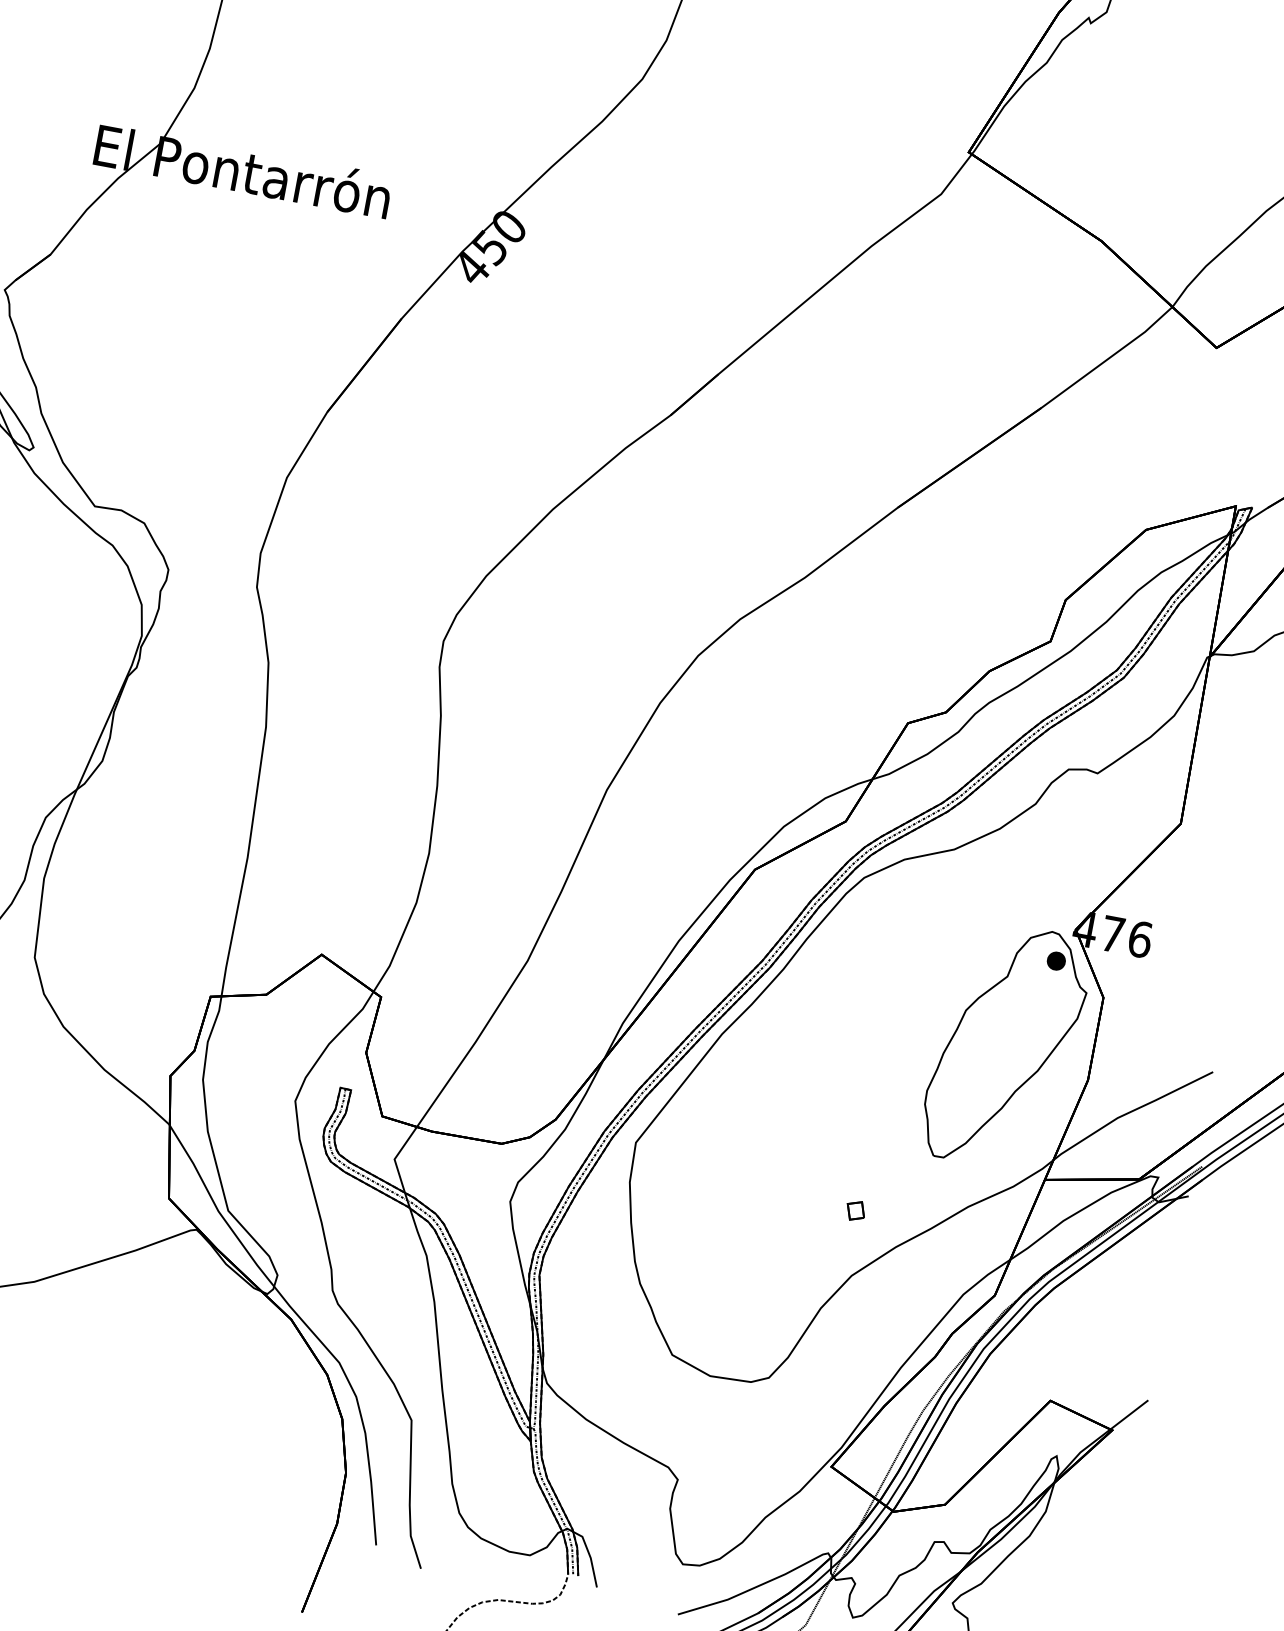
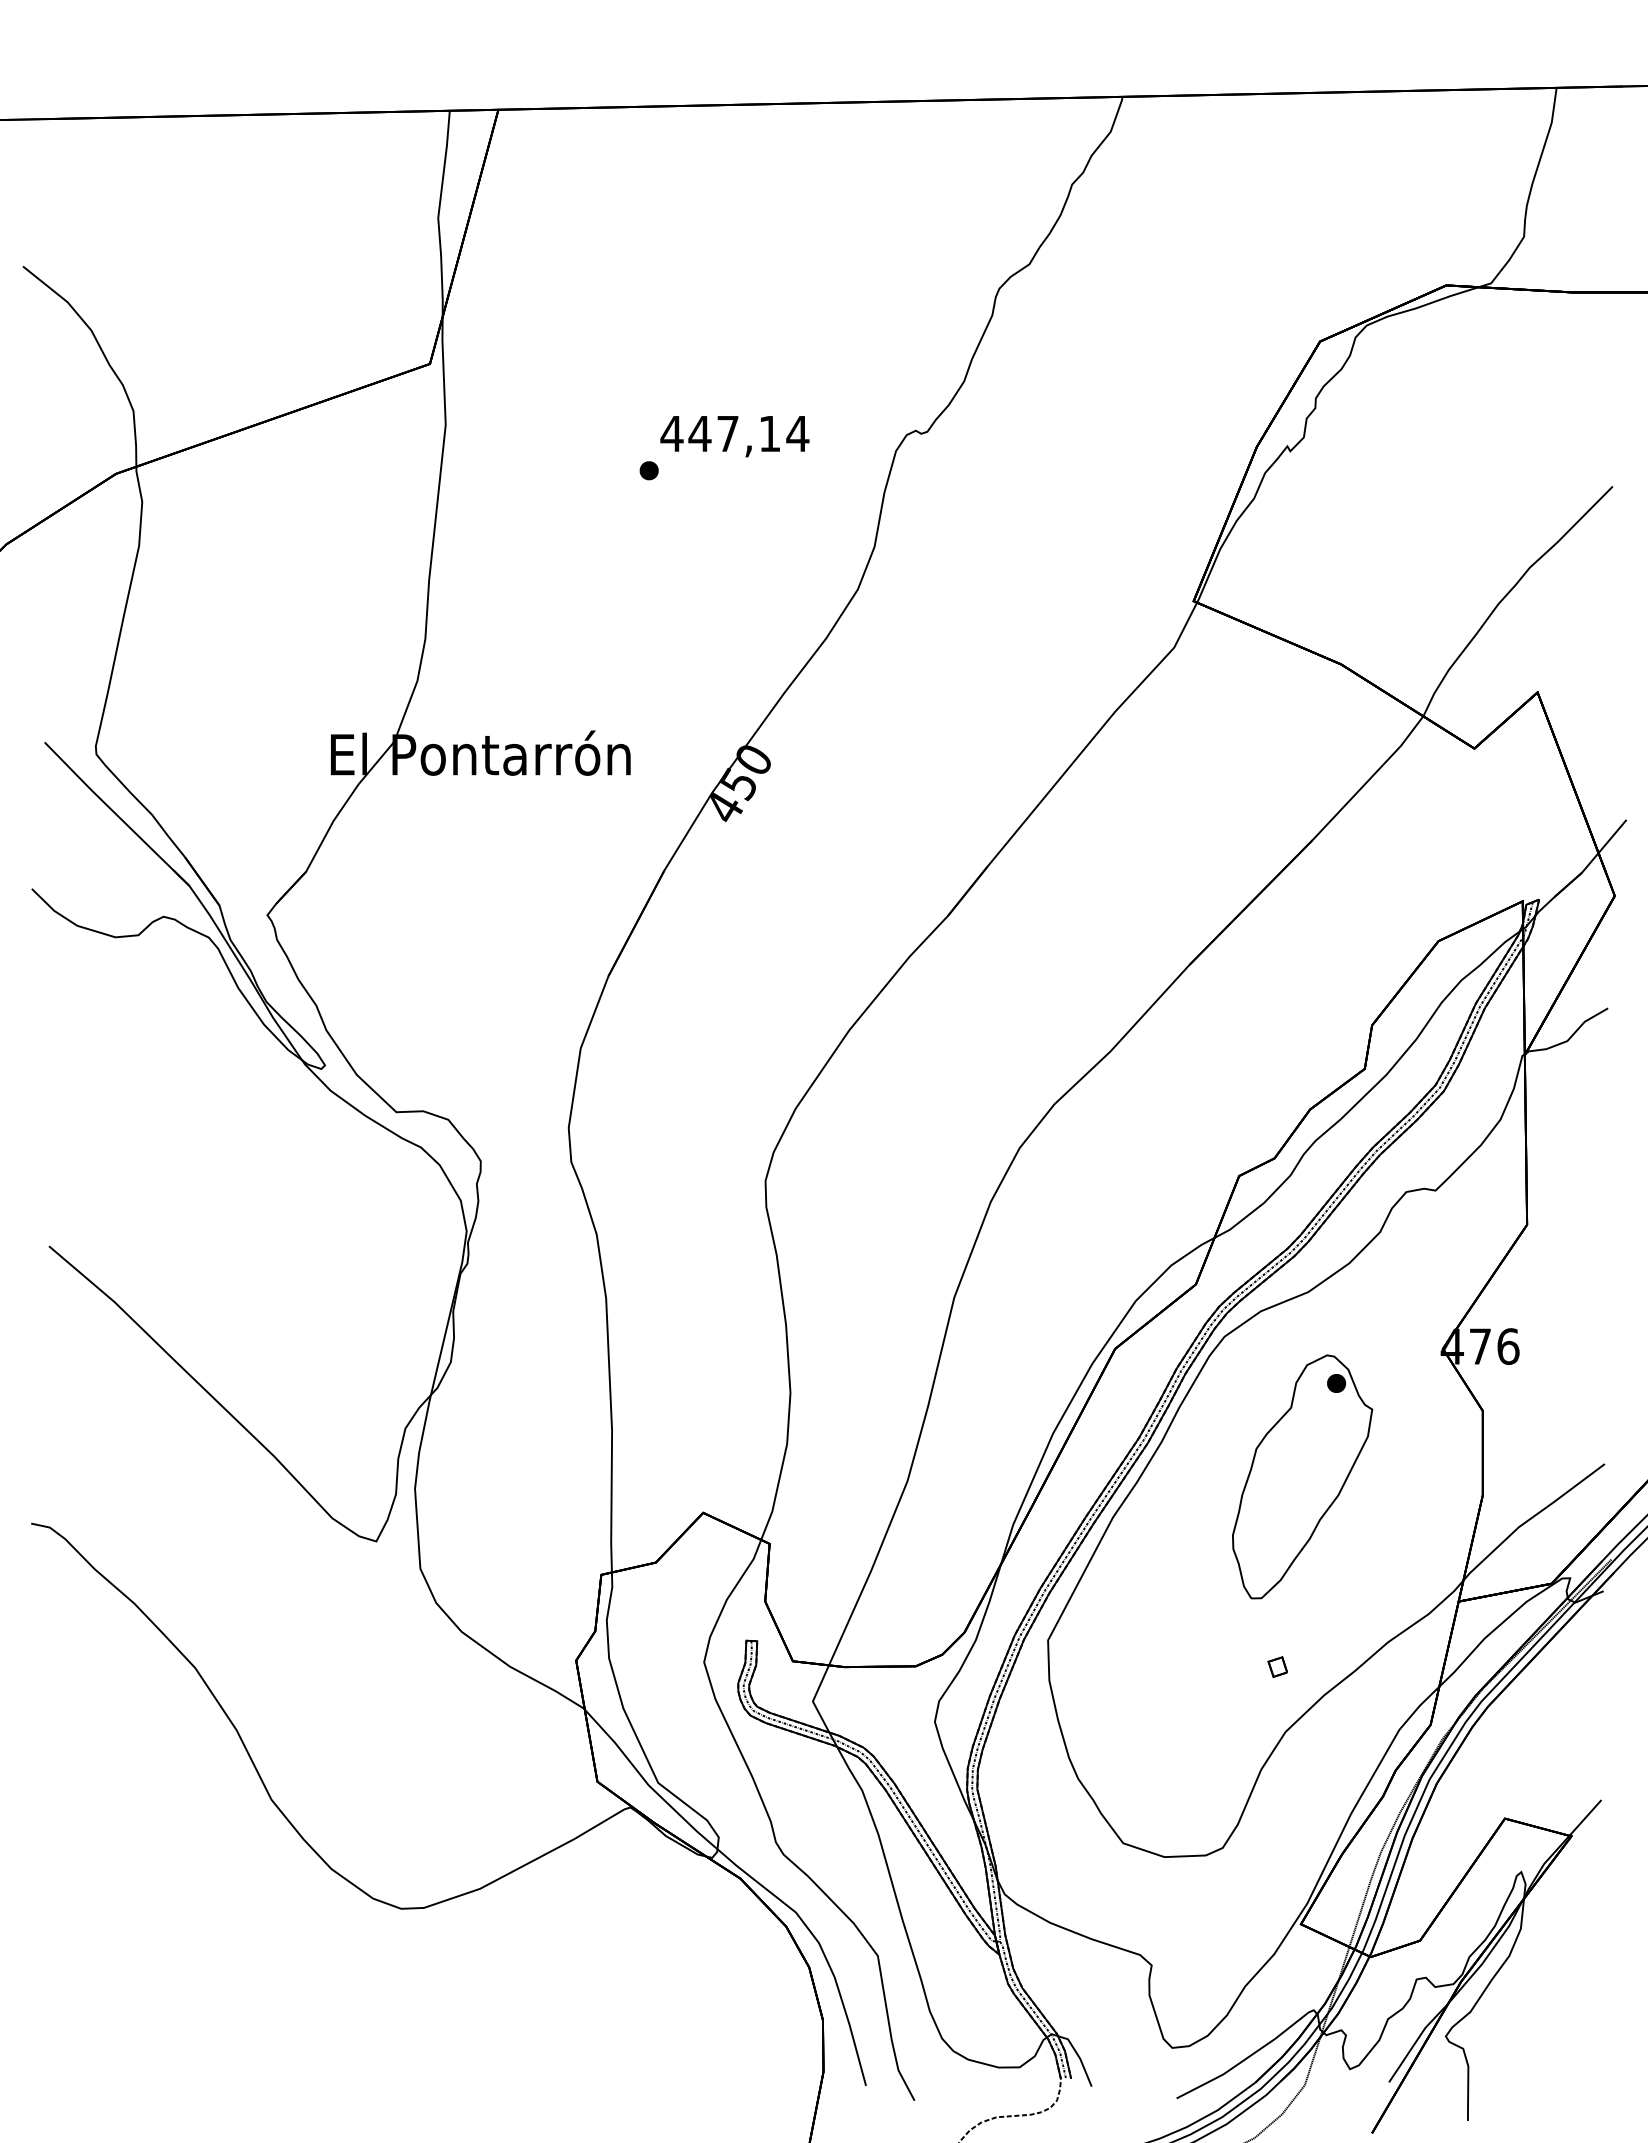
part: (1005, 1045) -> (1302, 1476), moved

